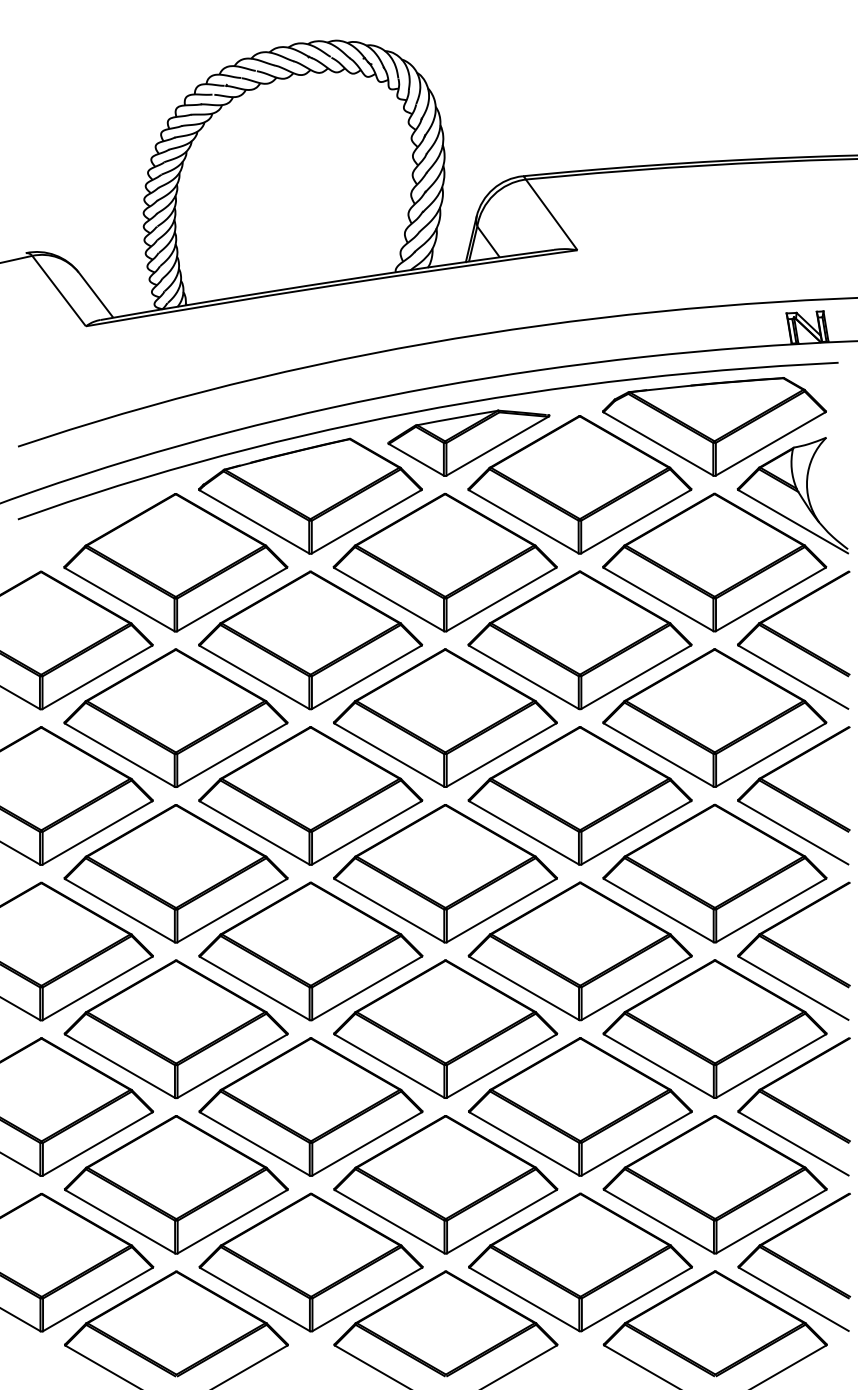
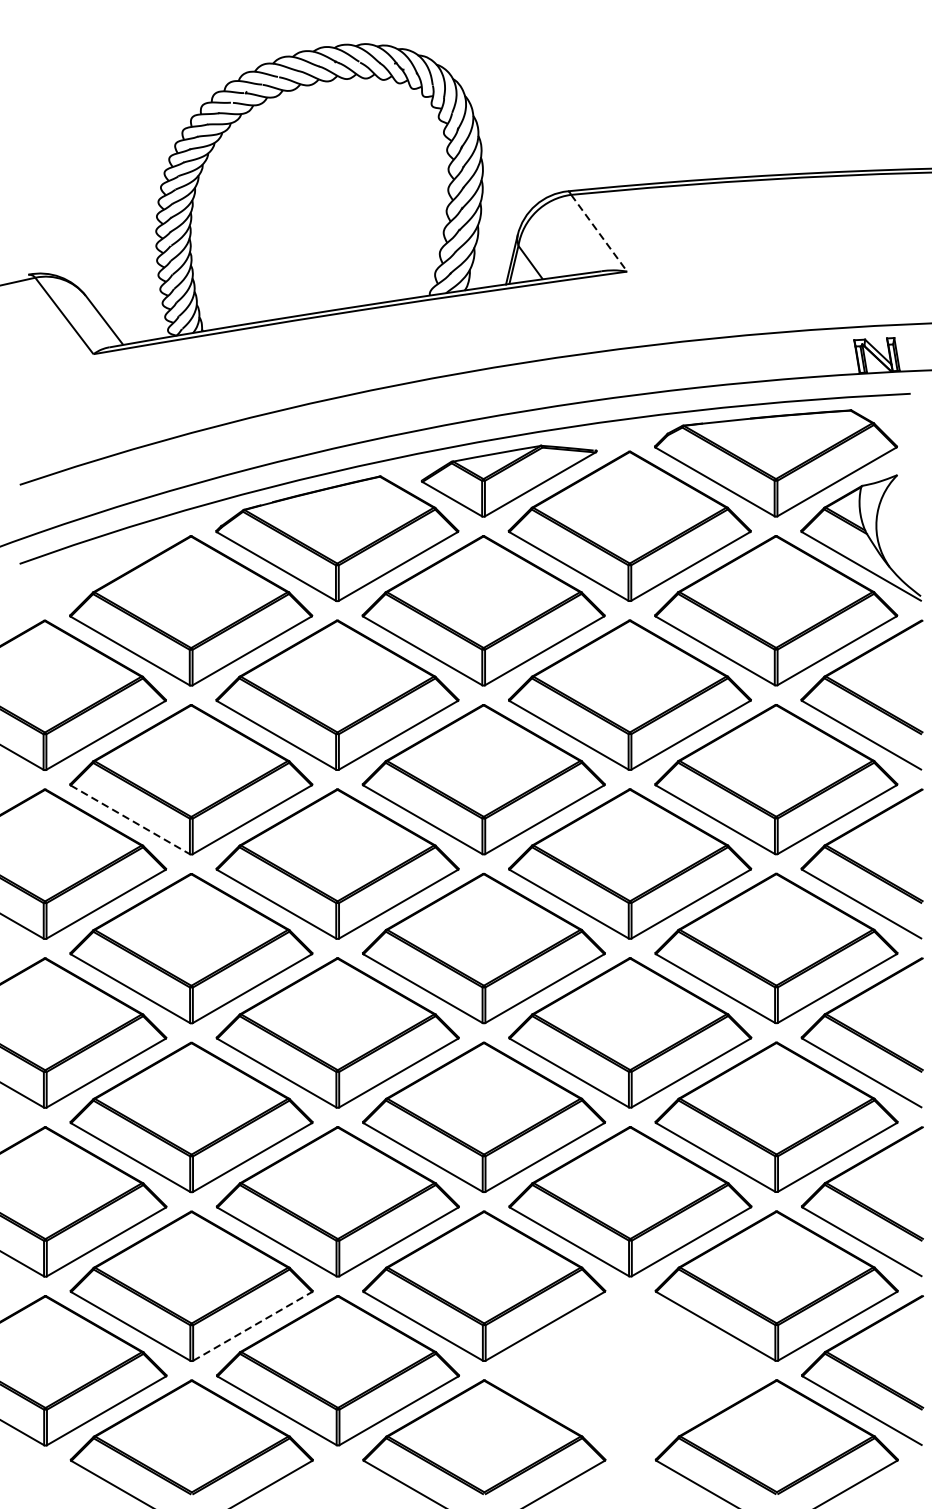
line: (551, 215) -> (598, 233), solid -> dashed
line: (120, 755) -> (131, 820), solid -> dashed
line: (232, 1221) -> (252, 1326), solid -> dashed
part: (580, 1262) -> (630, 1370), removed

